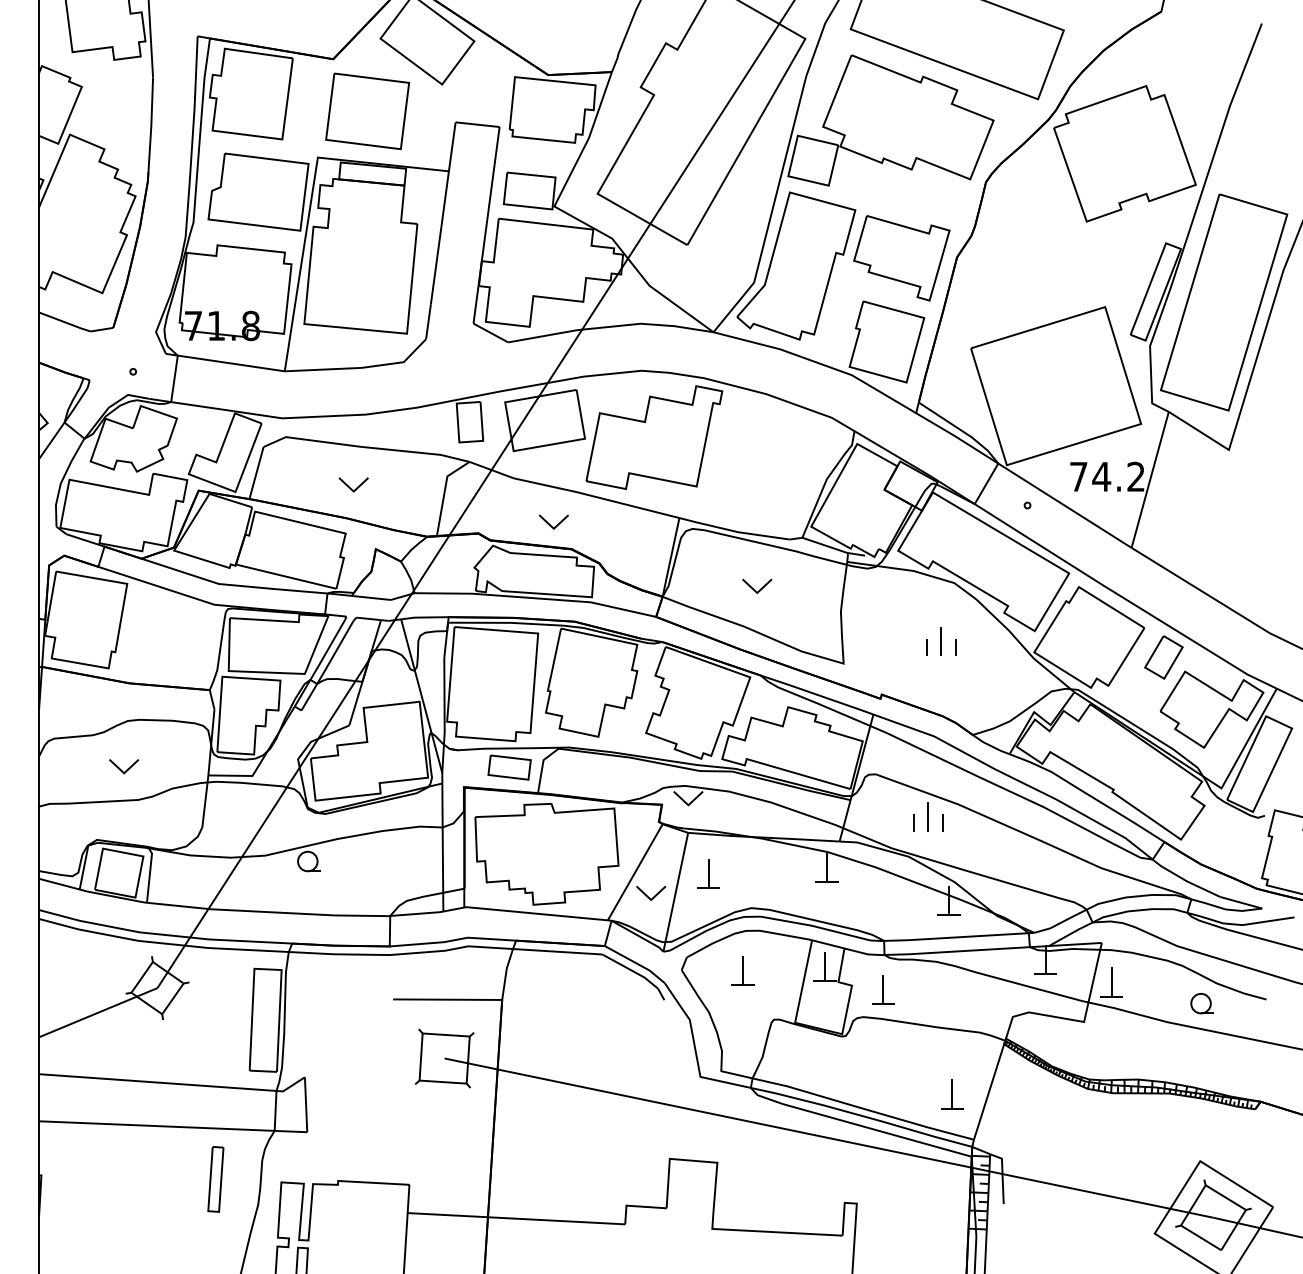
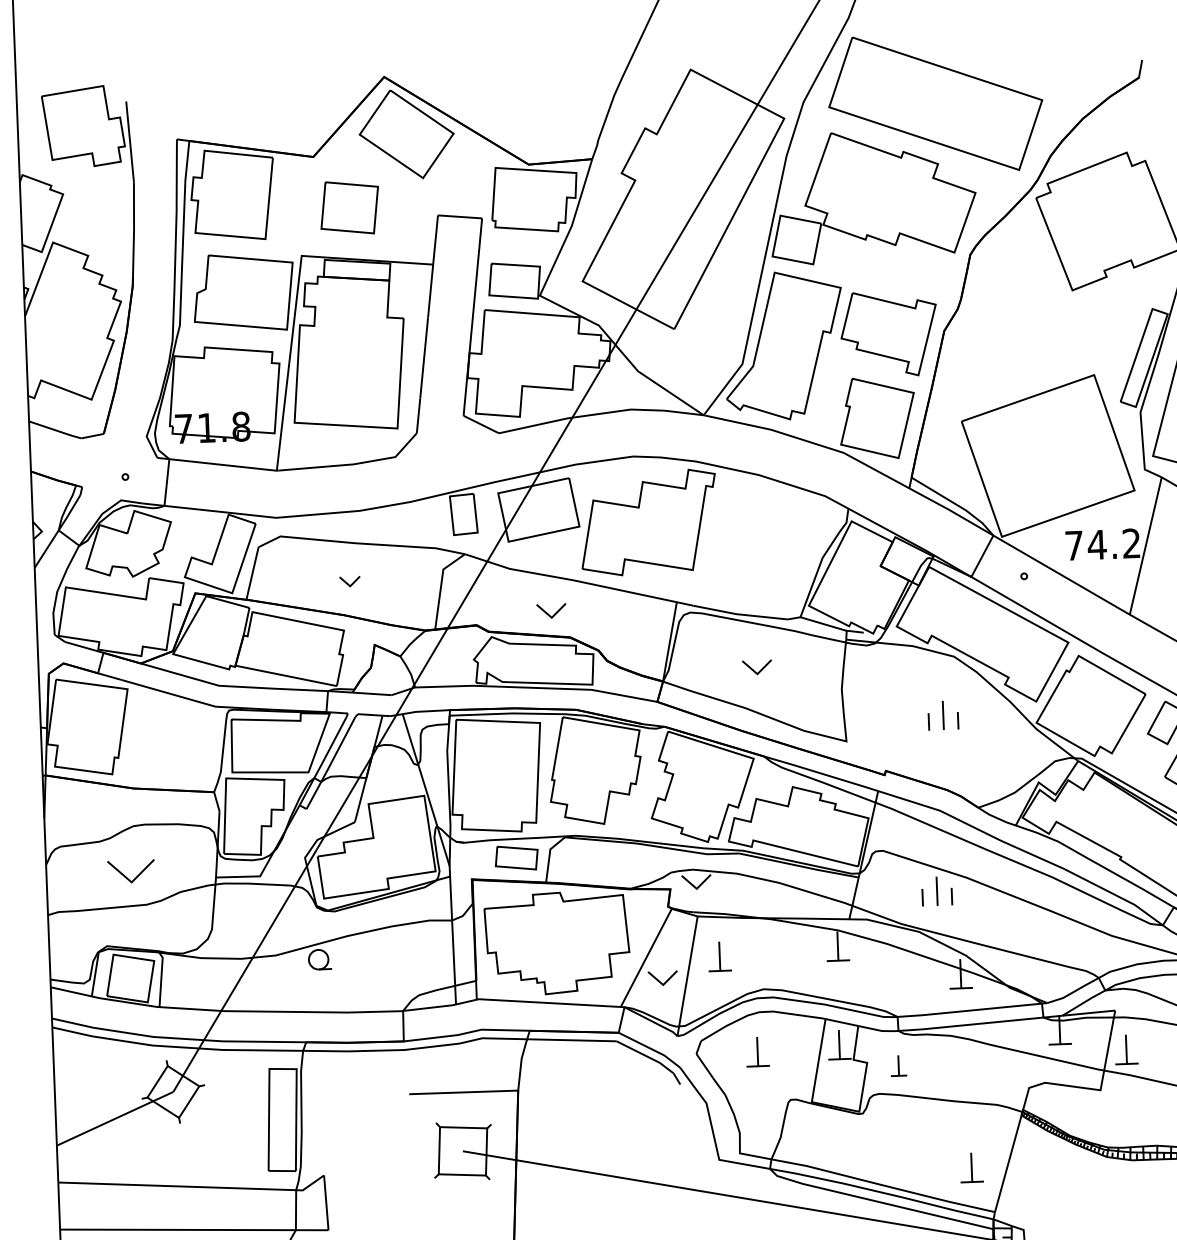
part: (367, 111) -> (349, 207), size x0.7
part: (353, 484) -> (349, 581), size x0.7
part: (124, 766) -> (131, 871), size x1.6
part: (883, 989) -> (898, 1065), size x0.7

